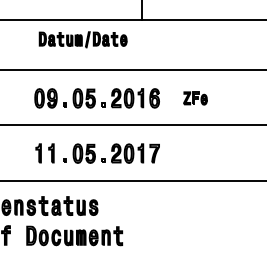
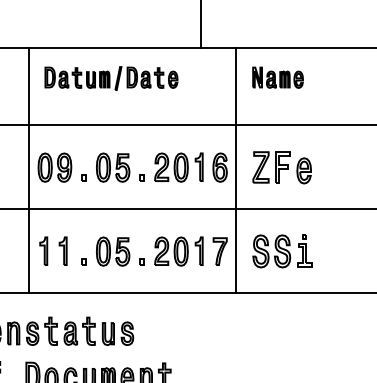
part: (192, 38) -> (277, 76), added
part: (195, 98) -> (282, 167), size x1.67
line: (28, 99) -> (28, 169), added
line: (165, 99) -> (236, 169), added
part: (195, 153) -> (282, 251), added

